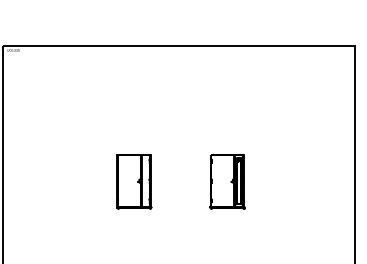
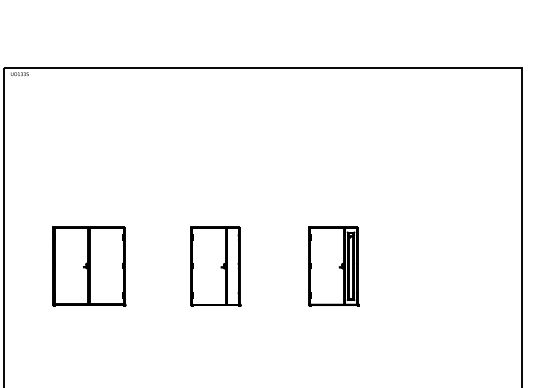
part: (60, 180) -> (88, 265), added
part: (134, 181) -> (216, 266), moved

